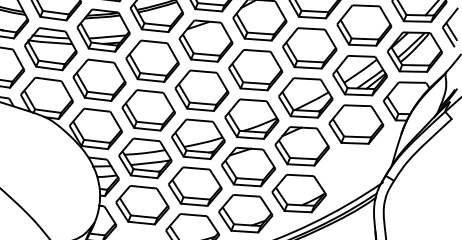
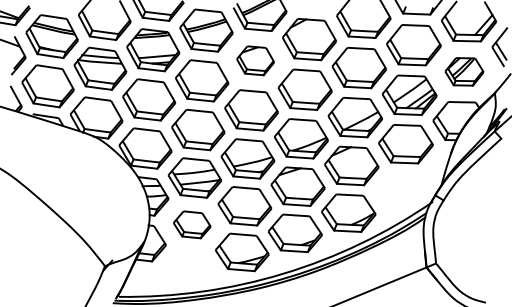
part: (205, 40) -> (255, 60), size x0.7
part: (414, 51) -> (464, 71), size x0.7
part: (142, 204) -> (192, 224), size x0.7

